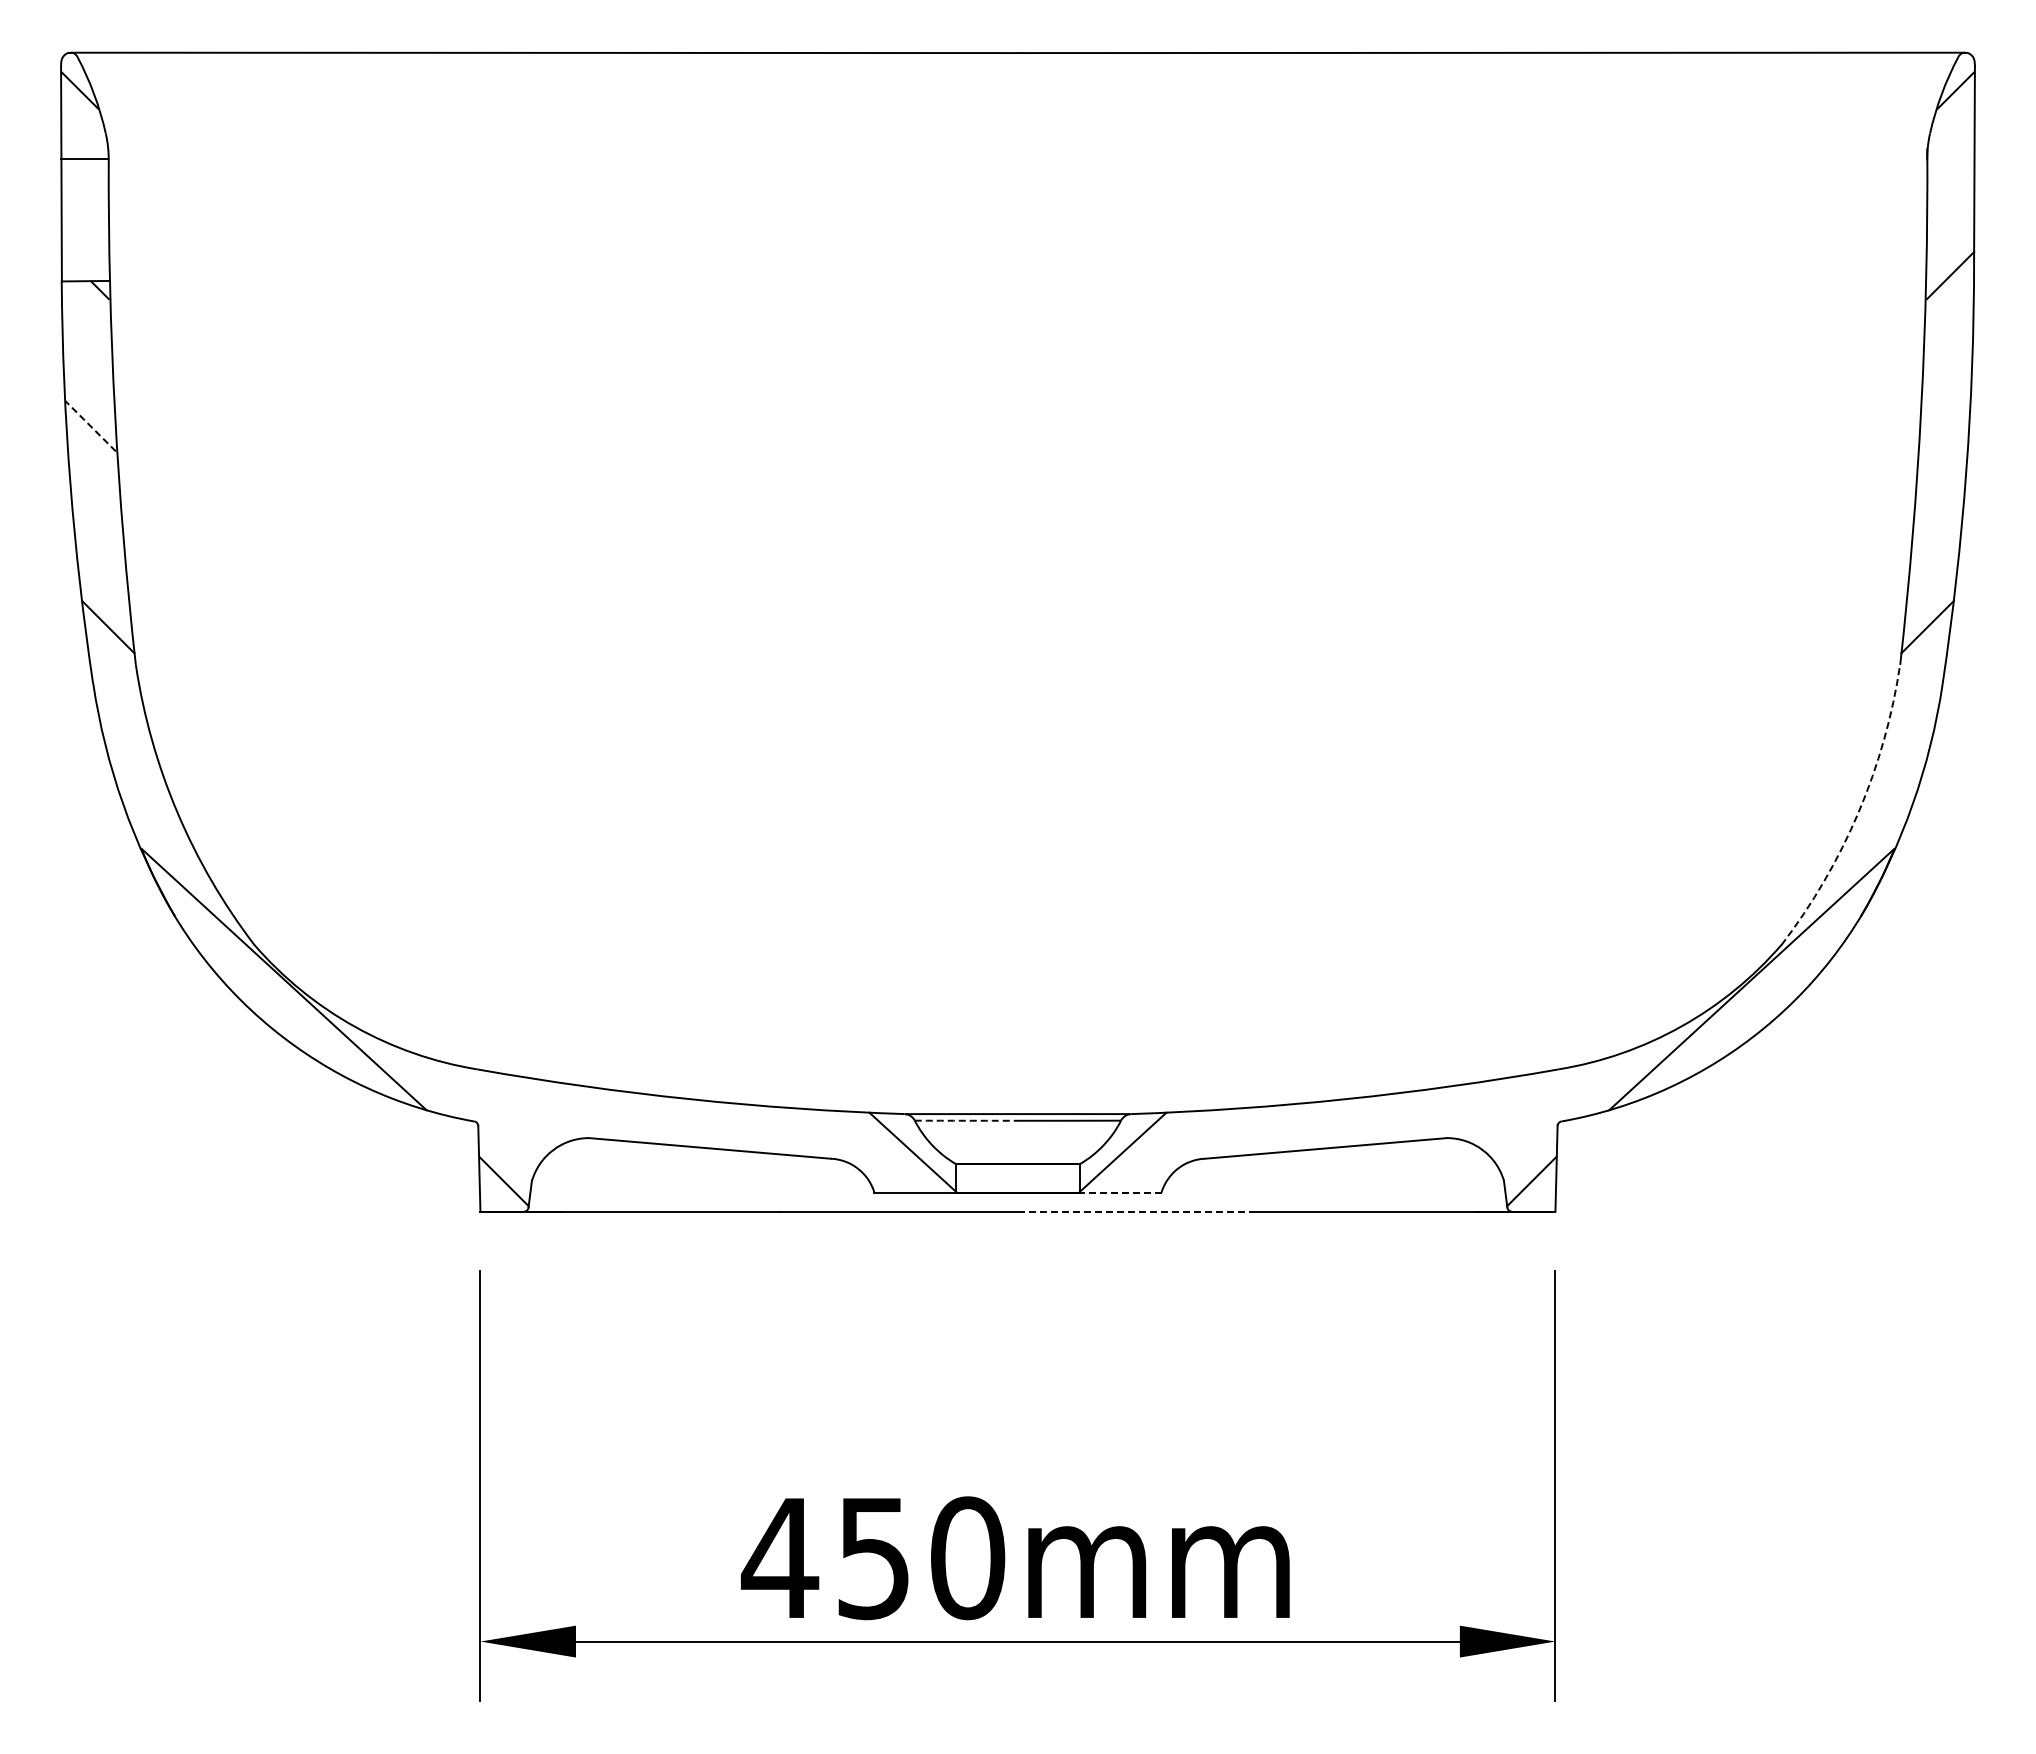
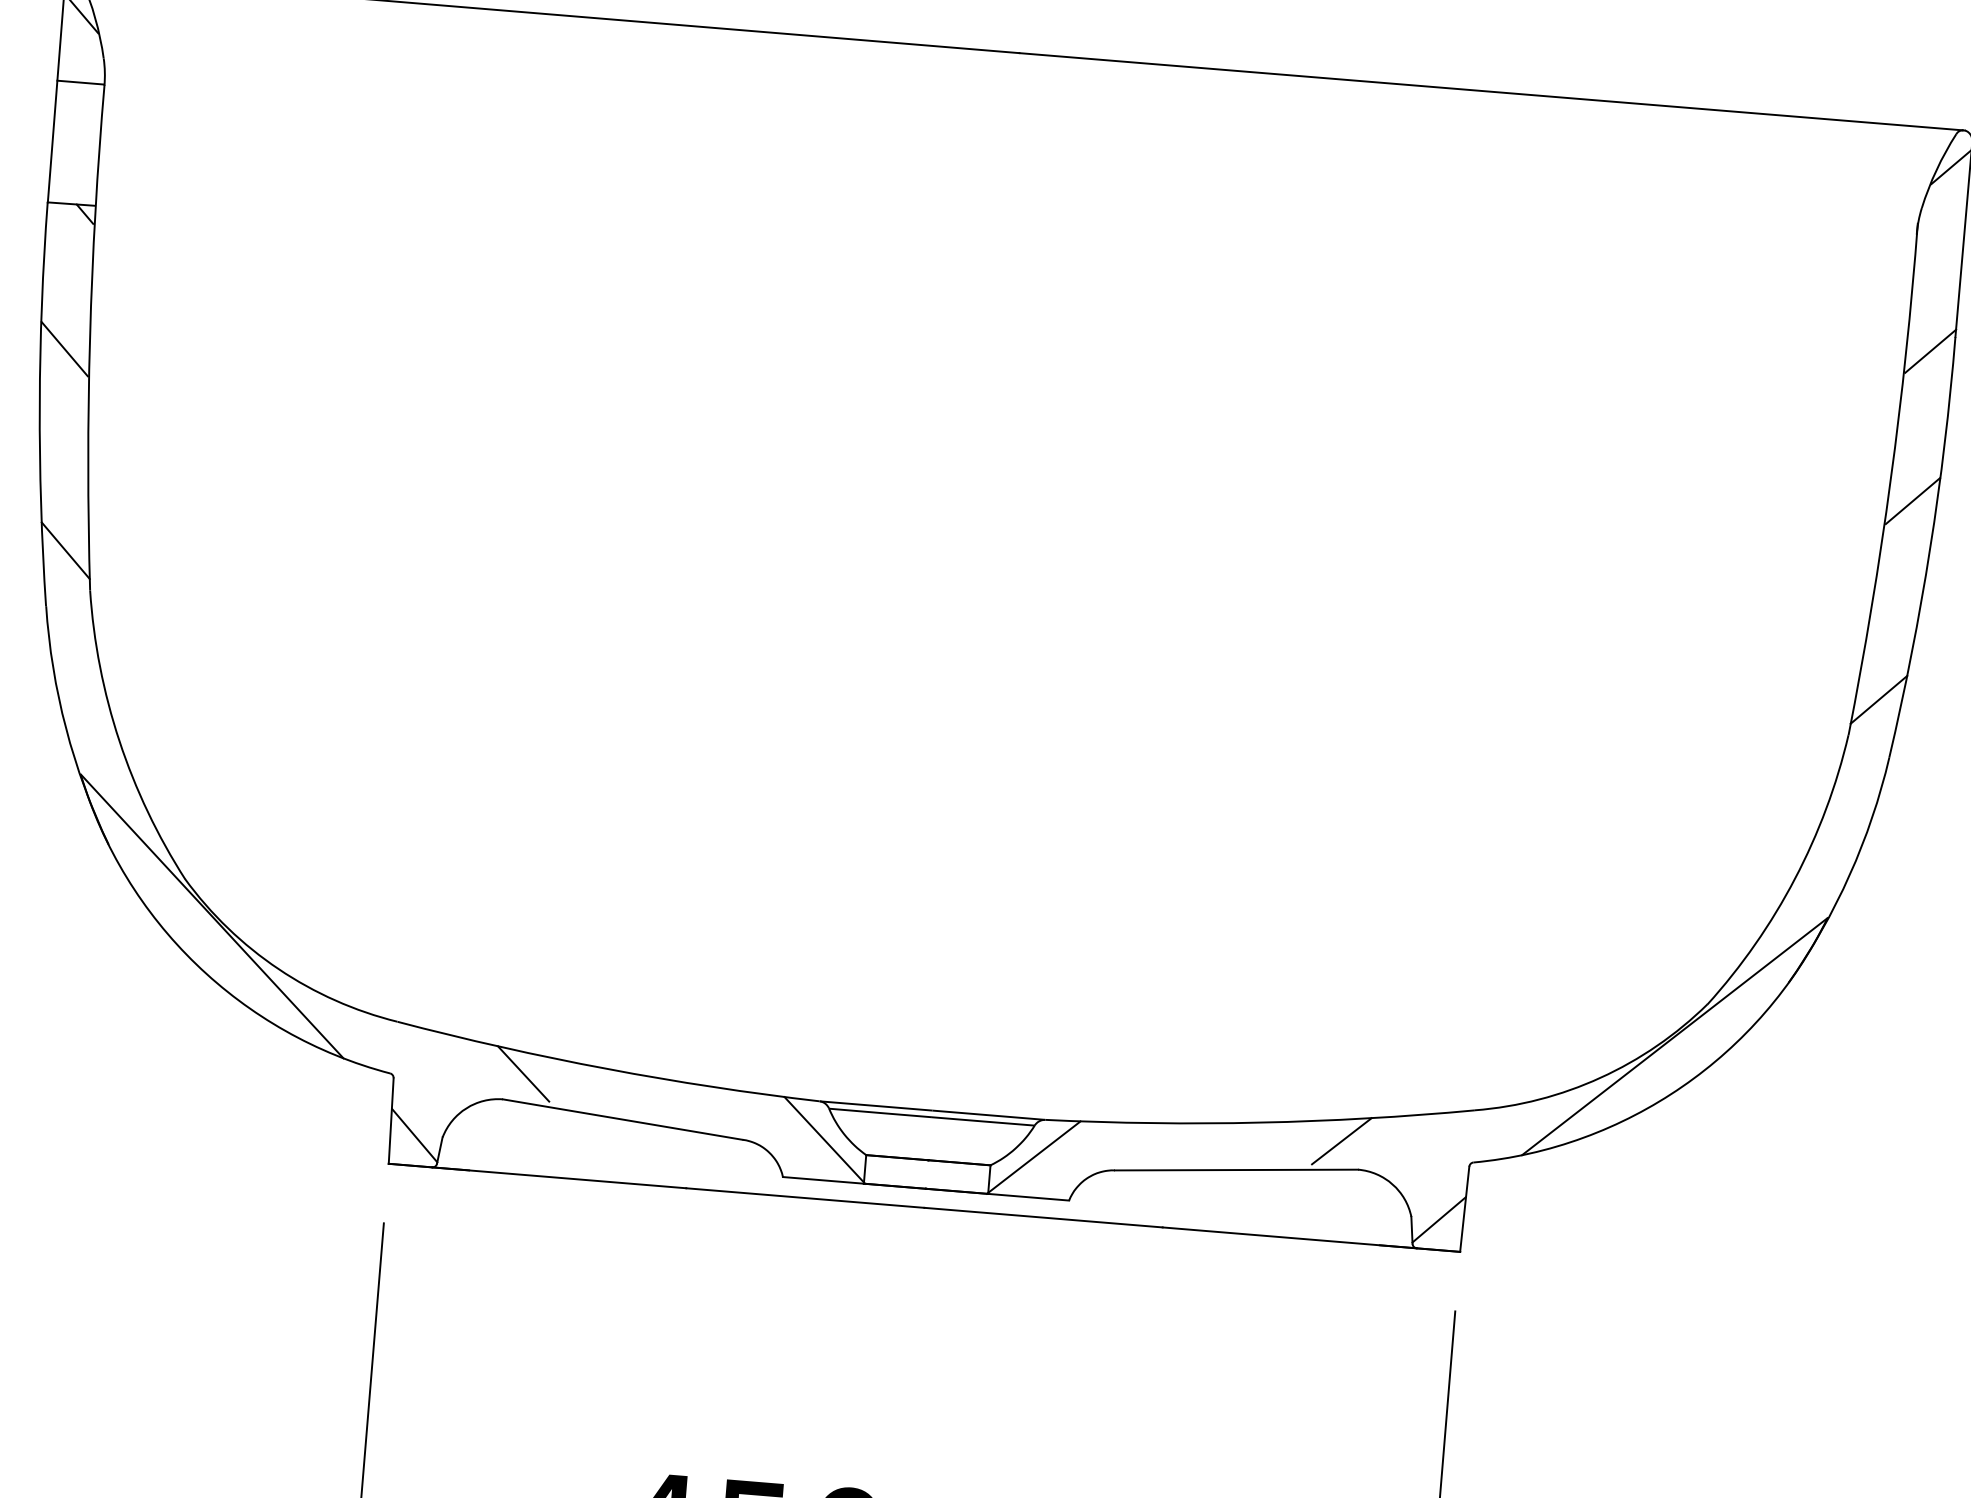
line: (90, 426) -> (64, 349), dashed -> solid
line: (1945, 426) -> (1913, 501), added
arc: (1858, 812) -> (1794, 878), dashed -> solid
line: (607, 1110) -> (523, 1073), added
line: (1428, 1110) -> (1341, 1140), added
arc: (966, 1120) -> (880, 1112), dashed -> solid
line: (1120, 1192) -> (1028, 1197), dashed -> solid
line: (1137, 1211) -> (1043, 1217), dashed -> solid

